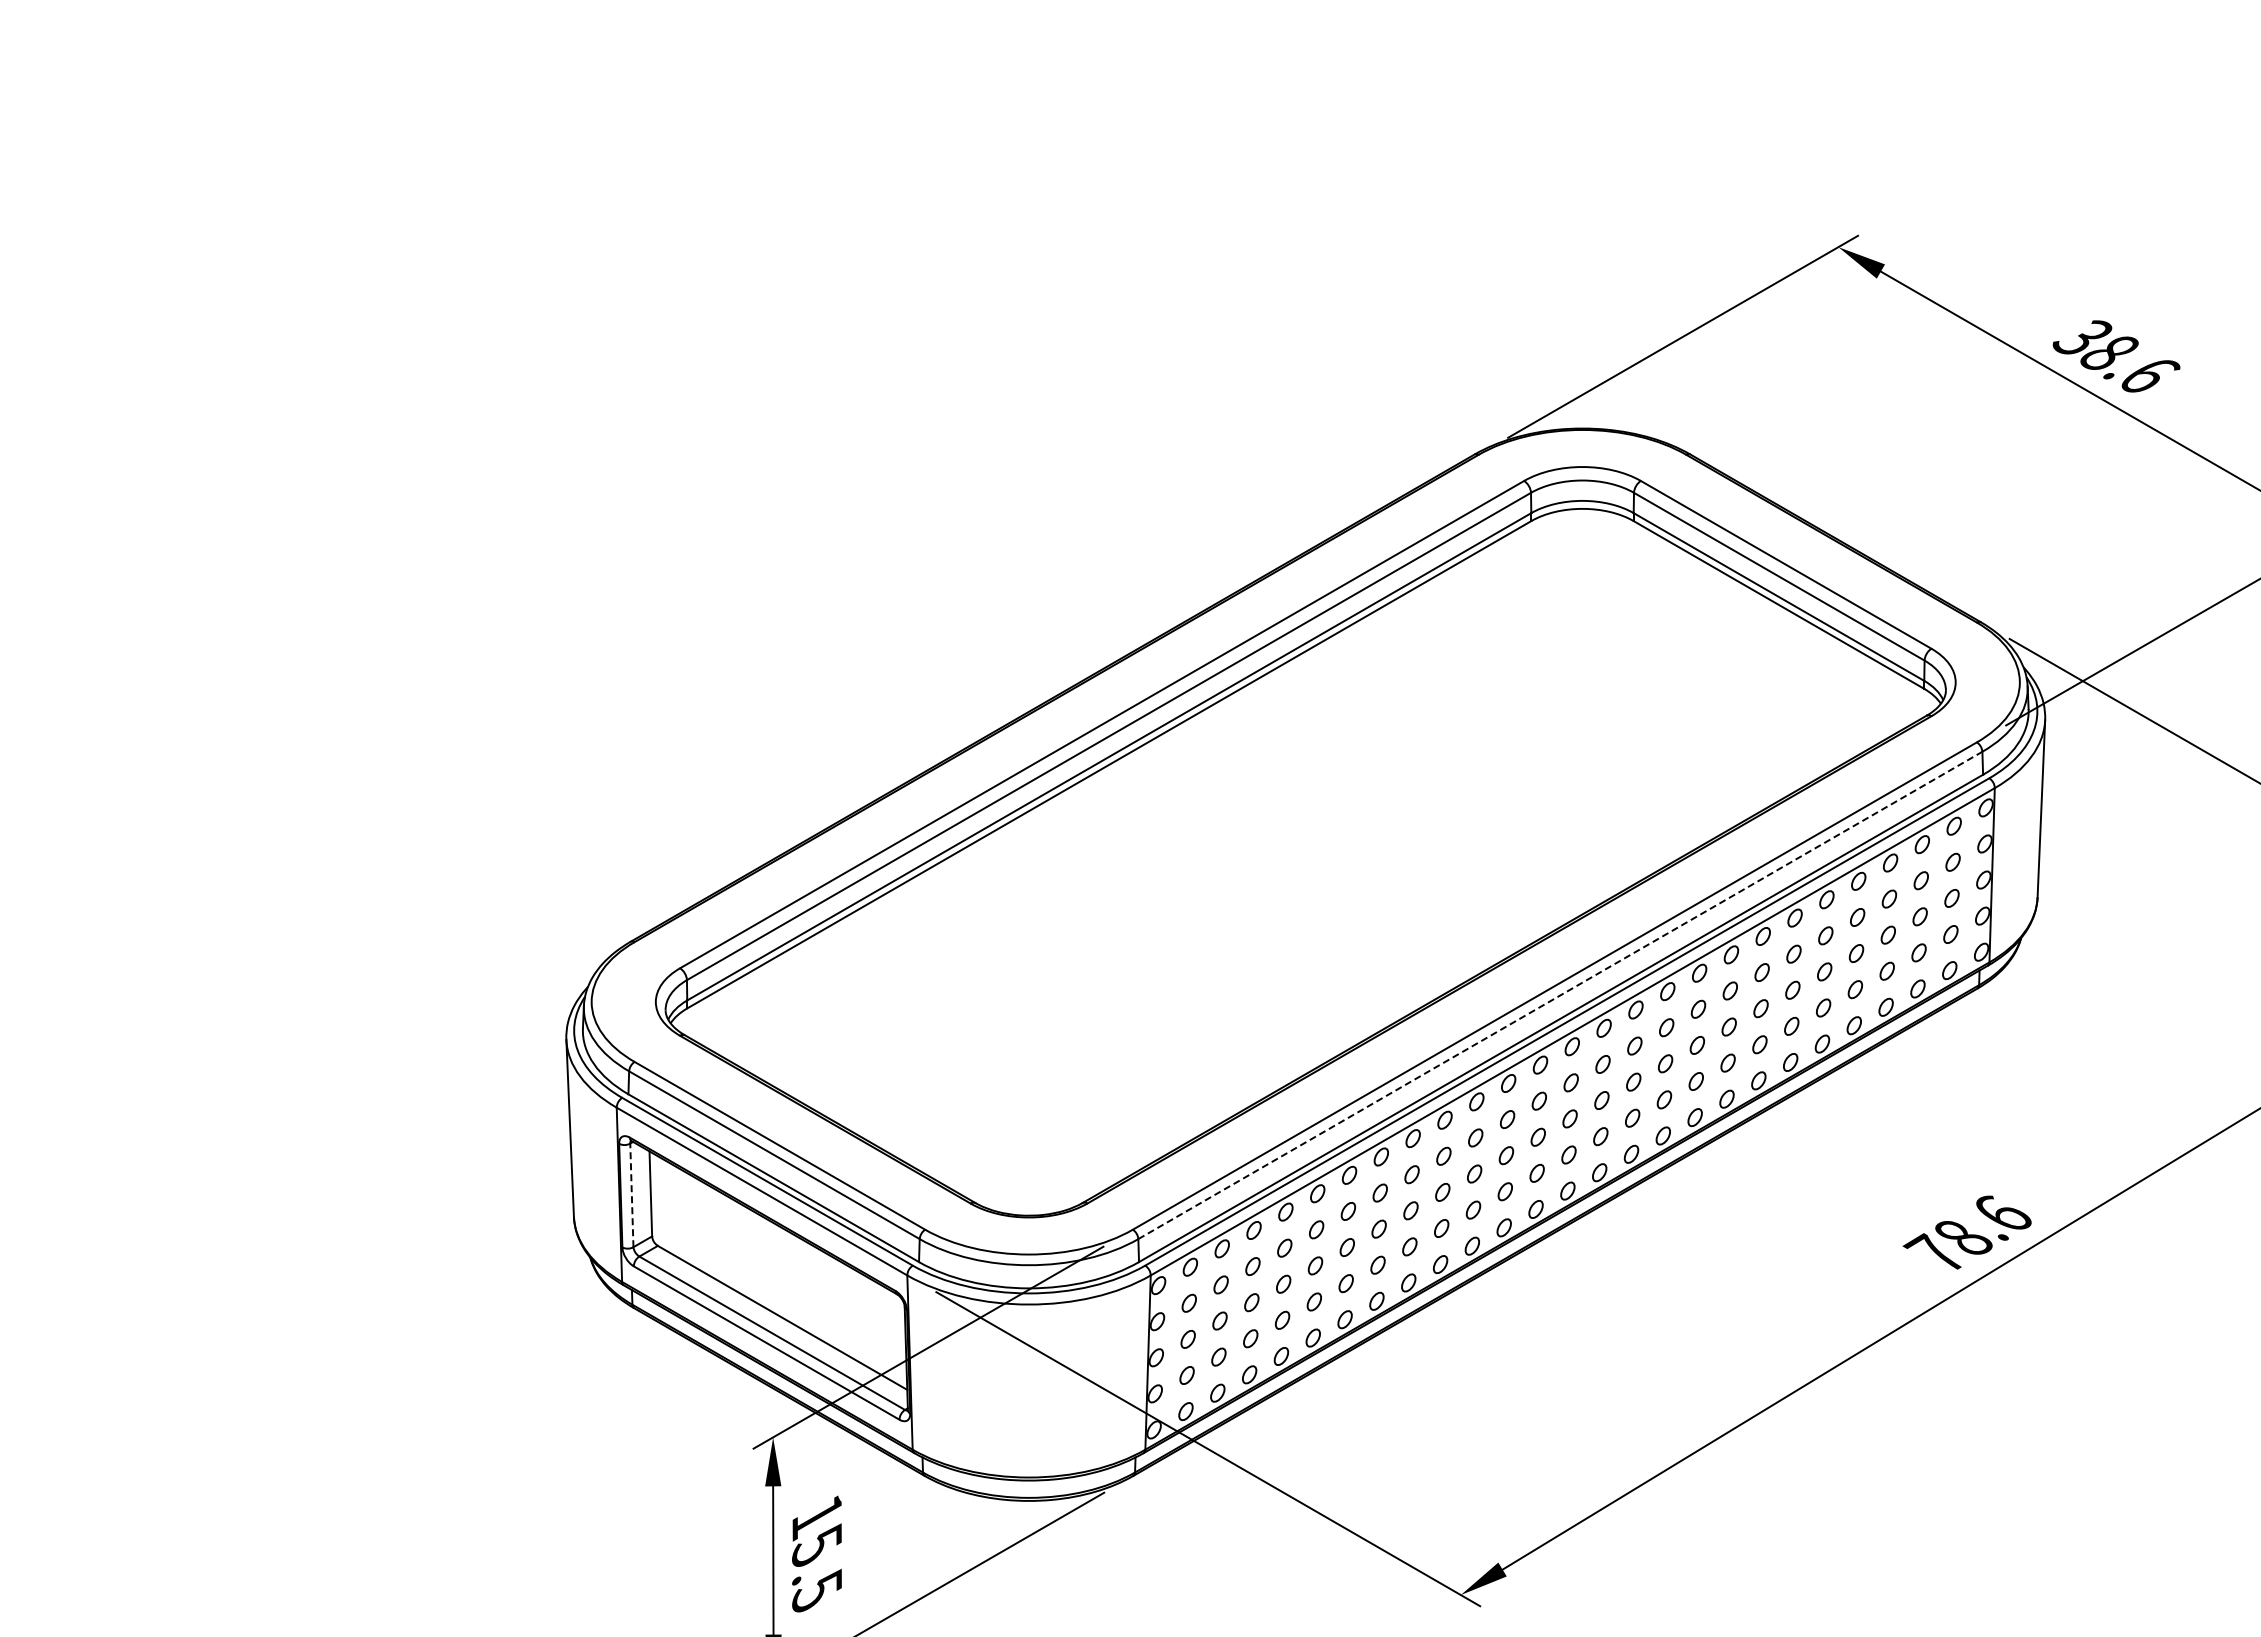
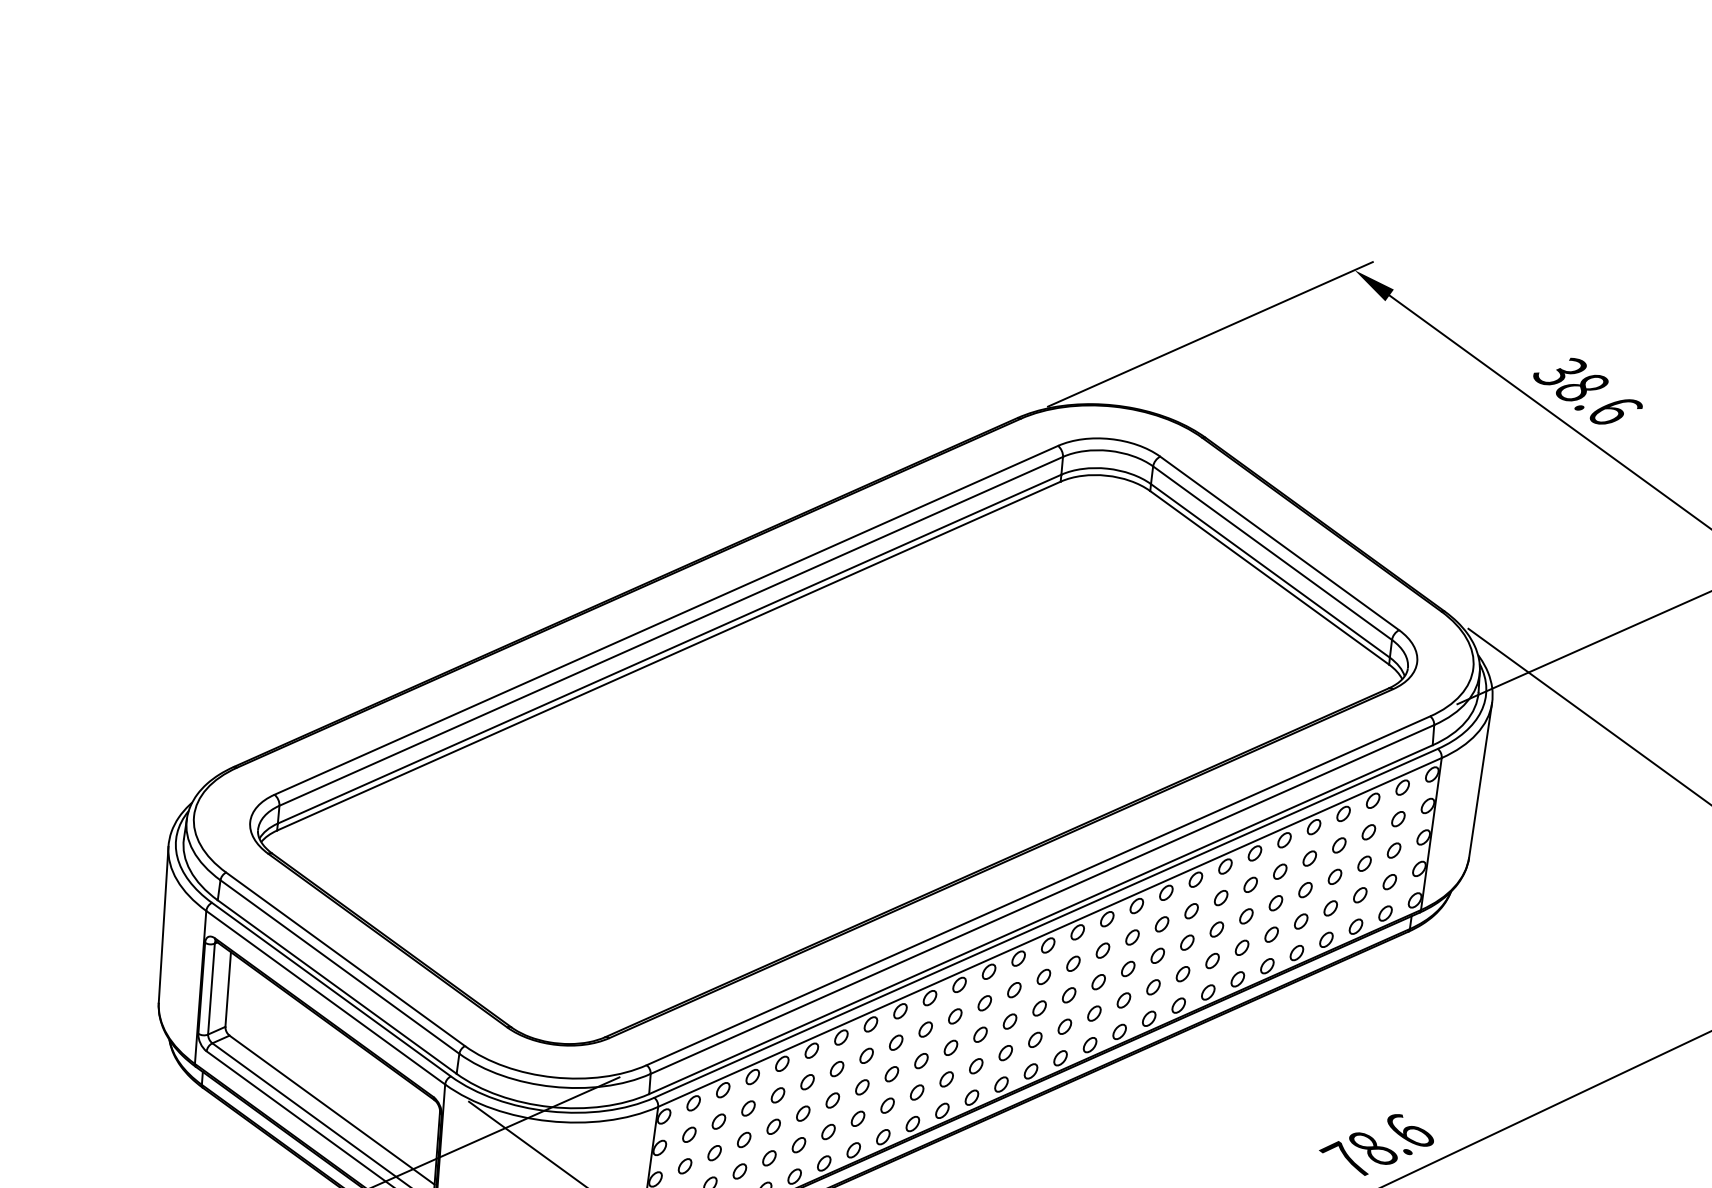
line: (1560, 995) -> (1042, 899), dashed -> solid
line: (631, 1195) -> (211, 989), dashed -> solid

